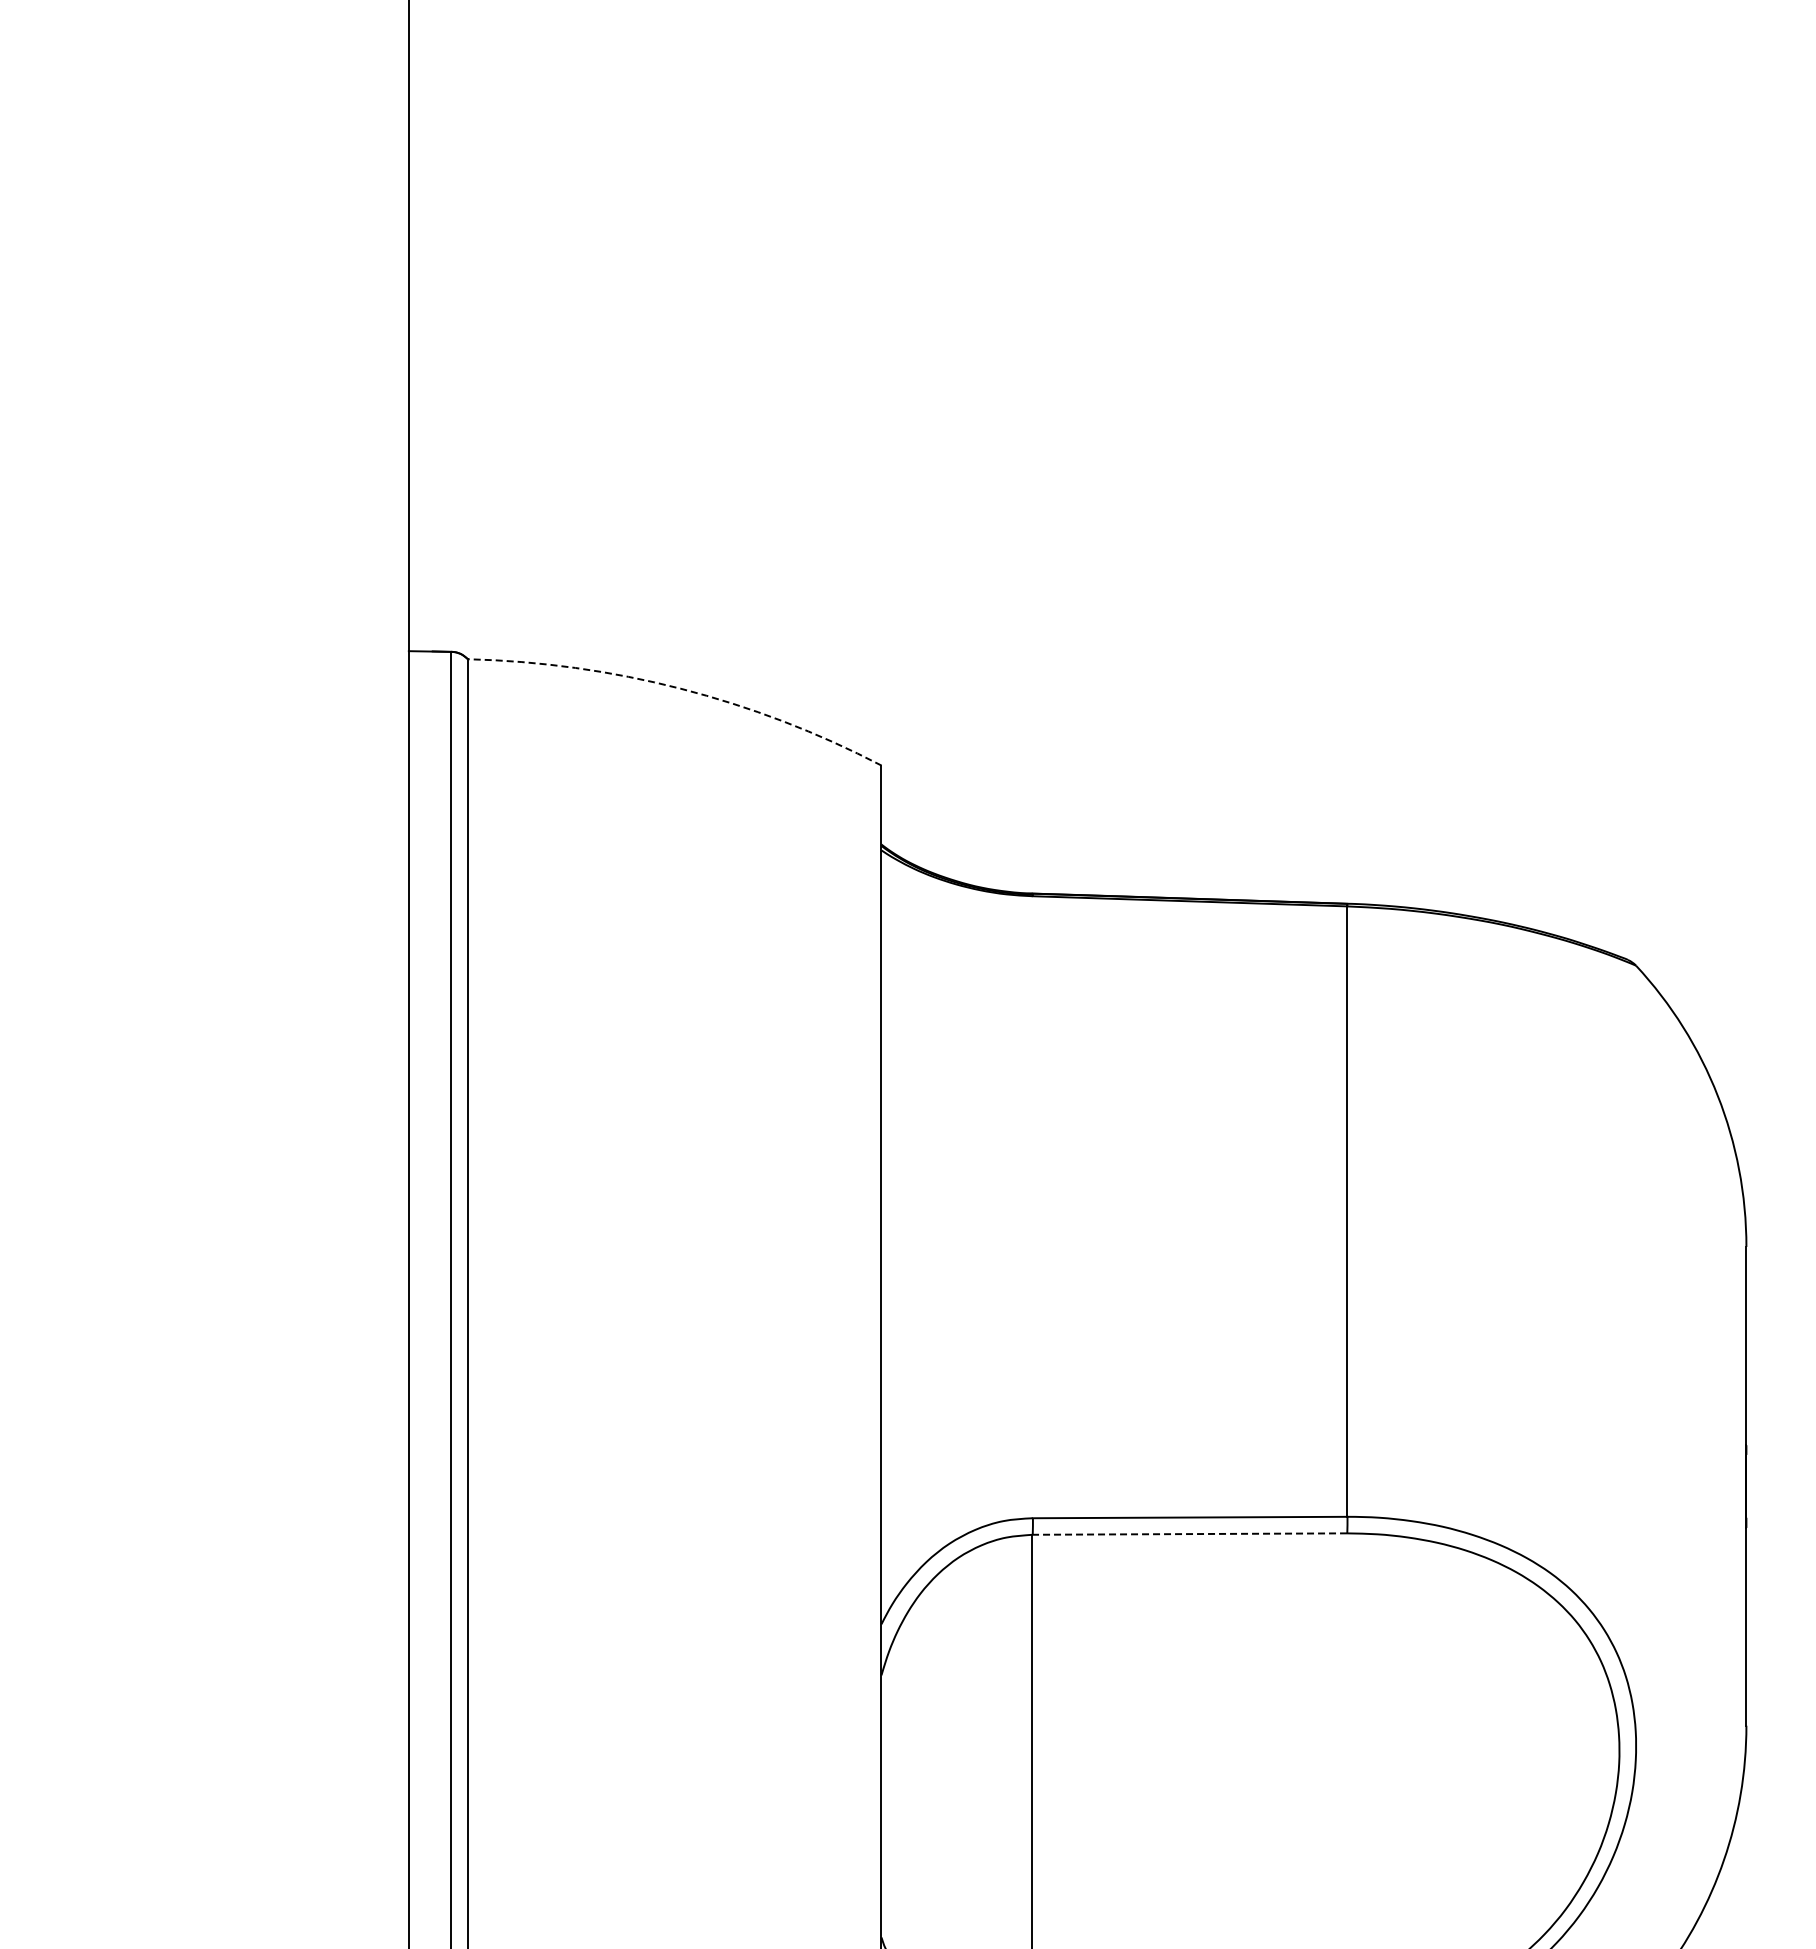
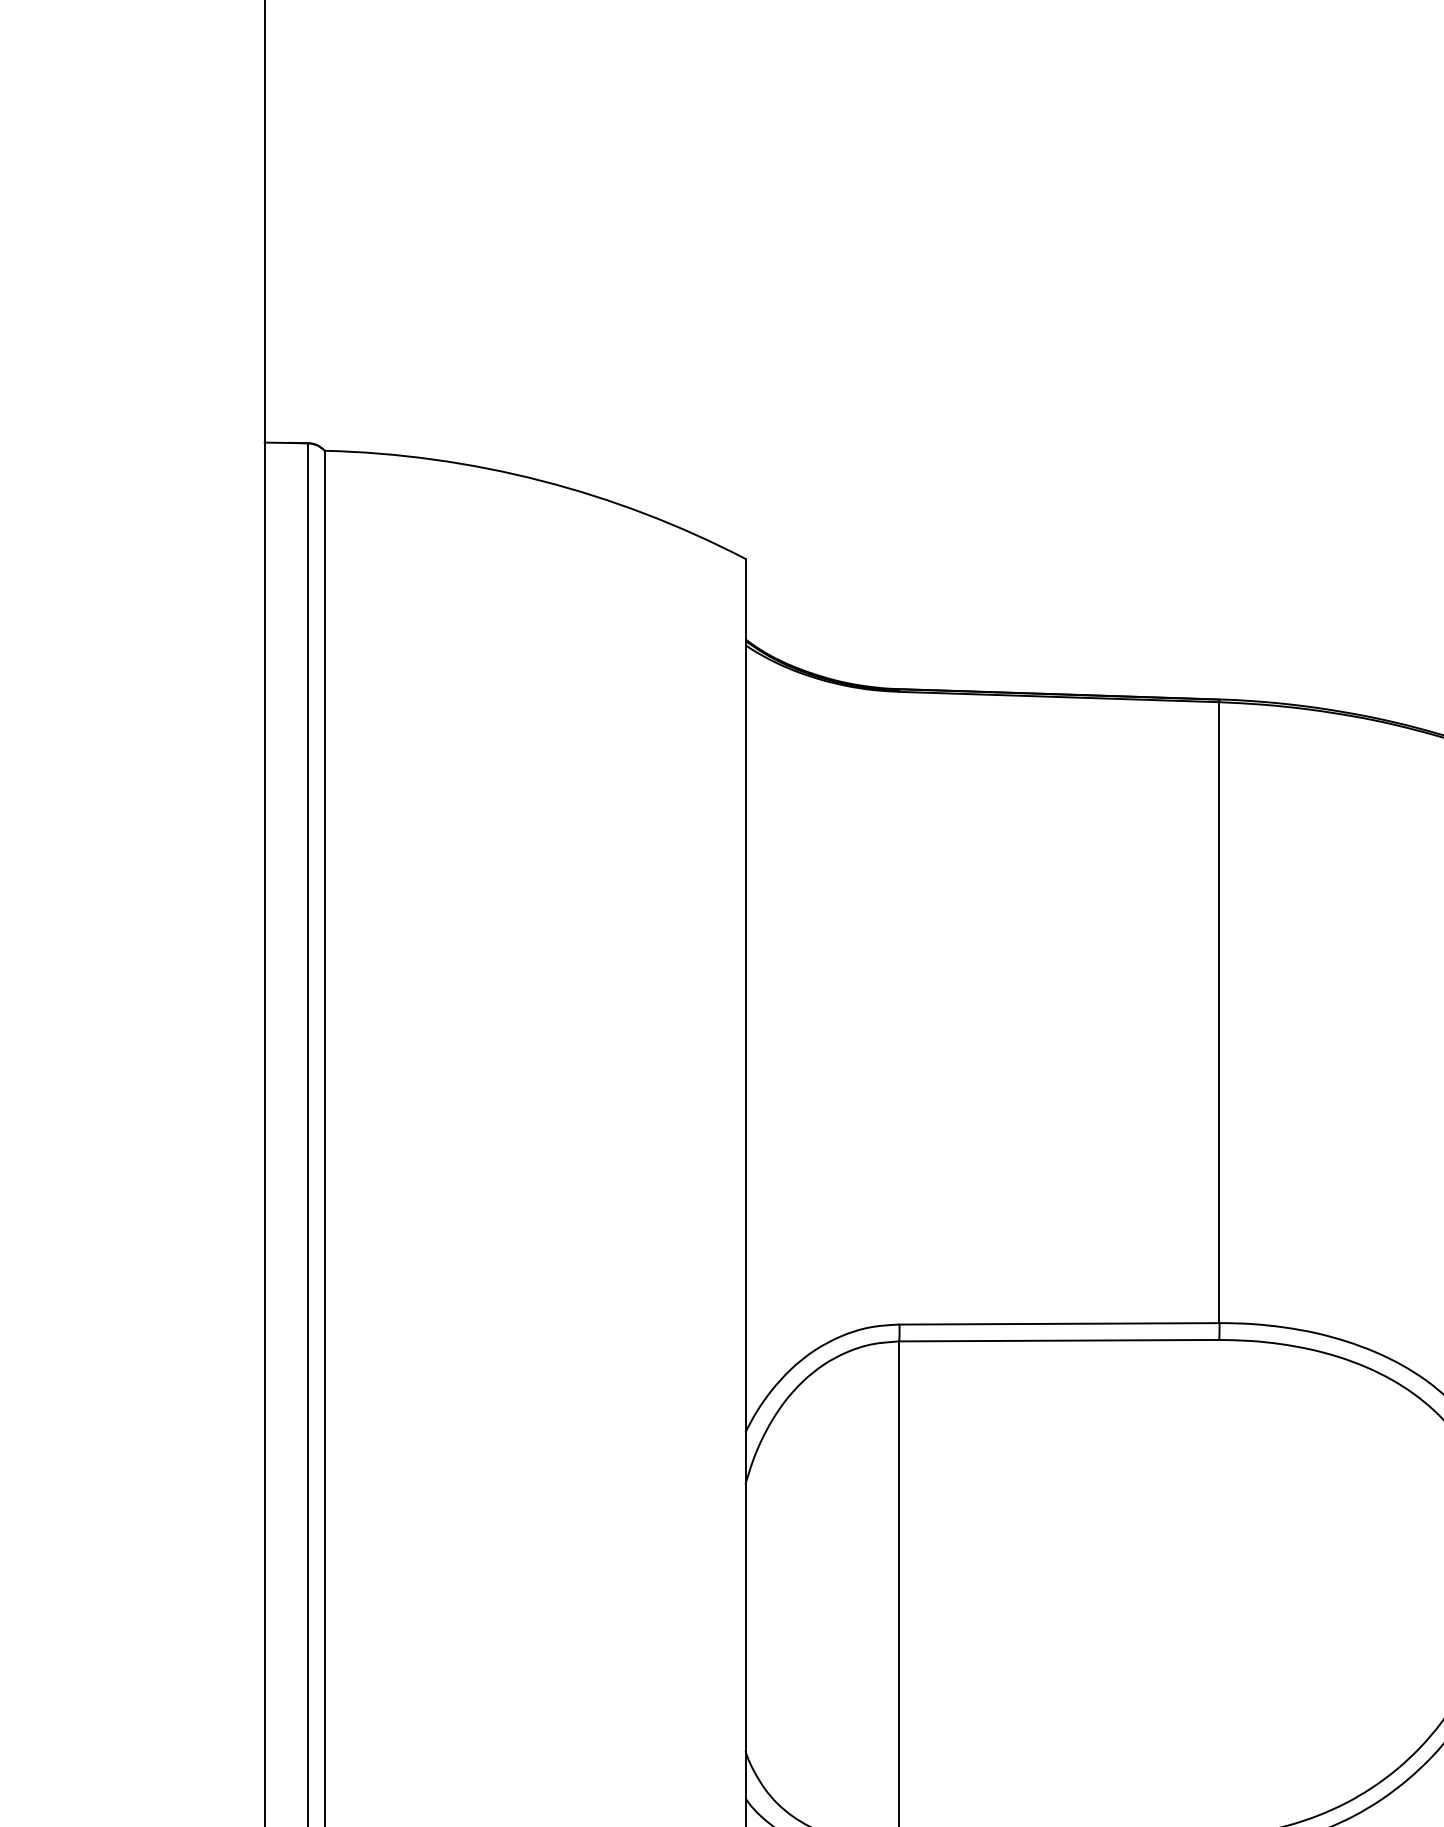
arc: (680, 688) -> (541, 480), dashed -> solid
line: (1189, 1534) -> (1058, 1341), dashed -> solid

